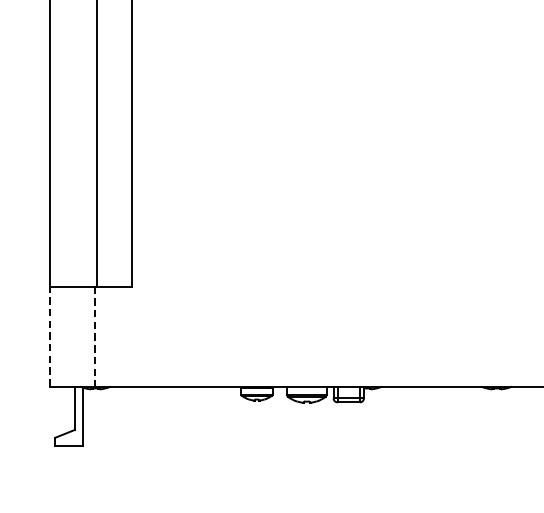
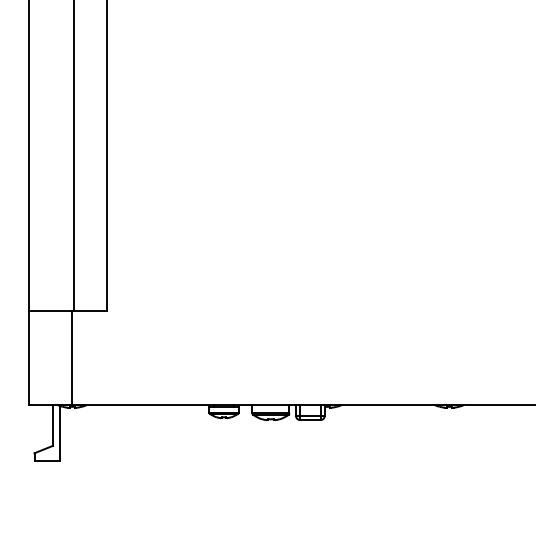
line: (49, 336) -> (29, 358), dashed -> solid
line: (95, 336) -> (72, 358), dashed -> solid

